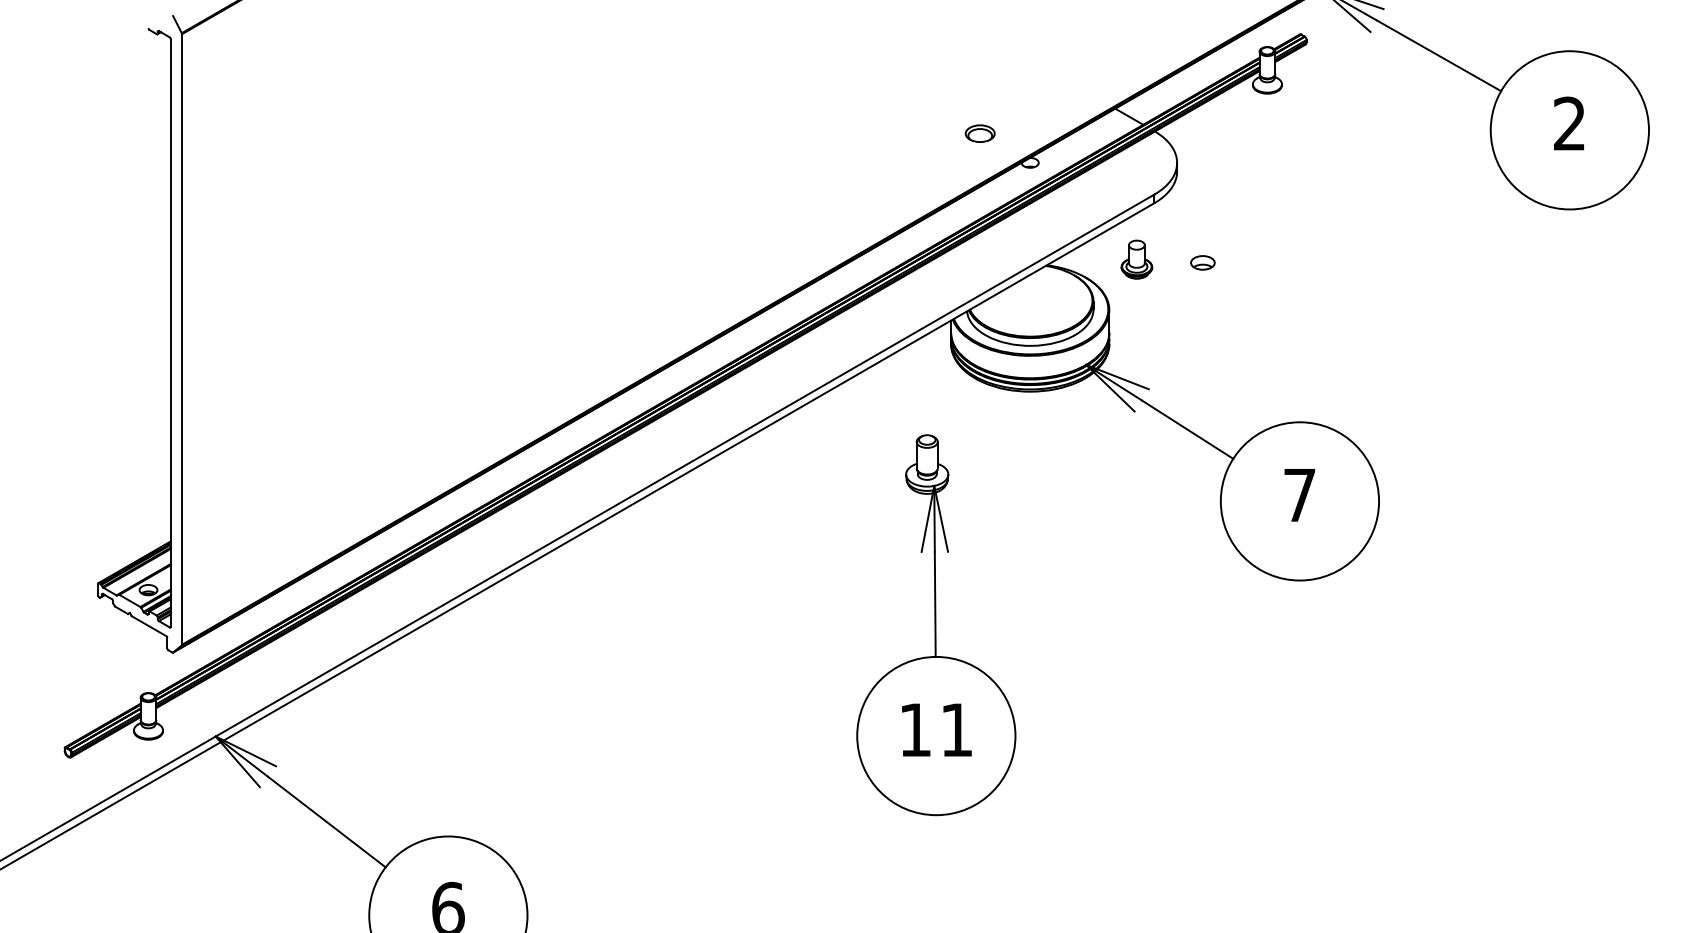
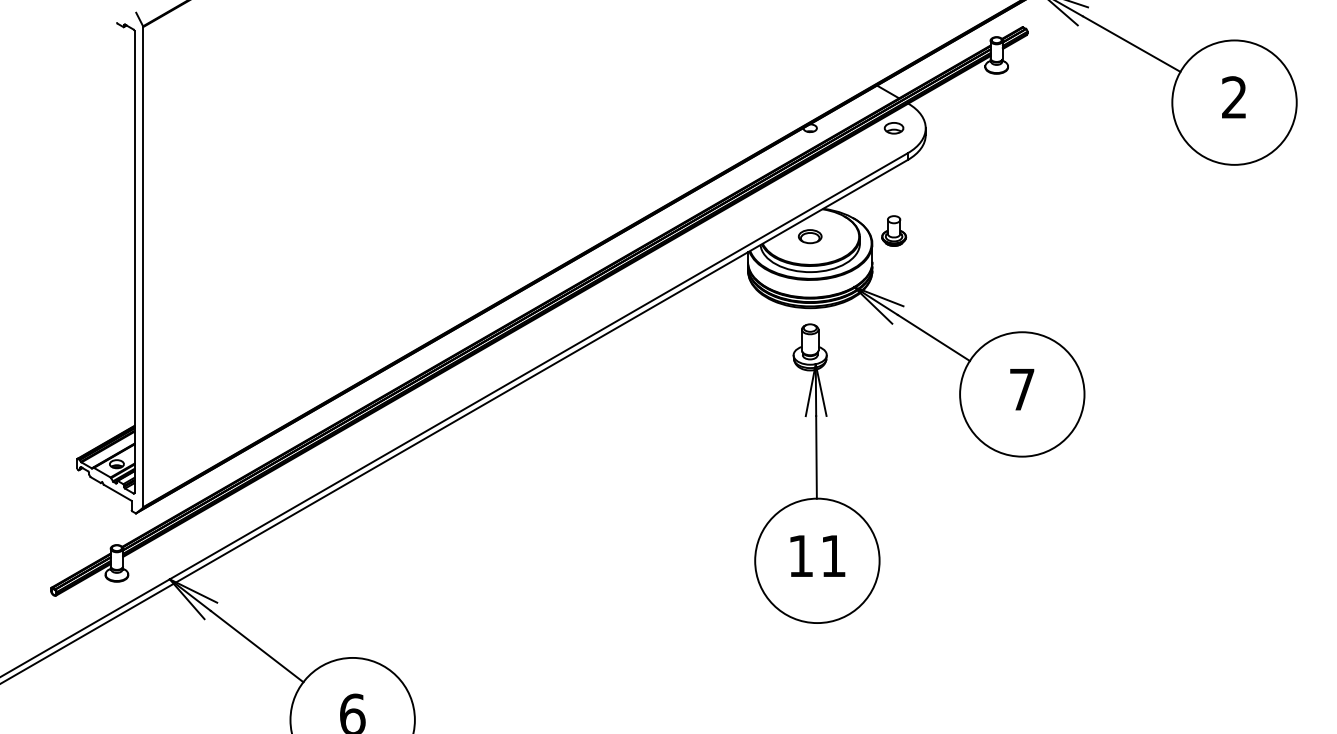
part: (979, 133) -> (809, 236), moved
part: (1136, 259) -> (893, 230), moved
part: (1202, 262) -> (893, 127), moved
part: (936, 625) -> (817, 473), moved

